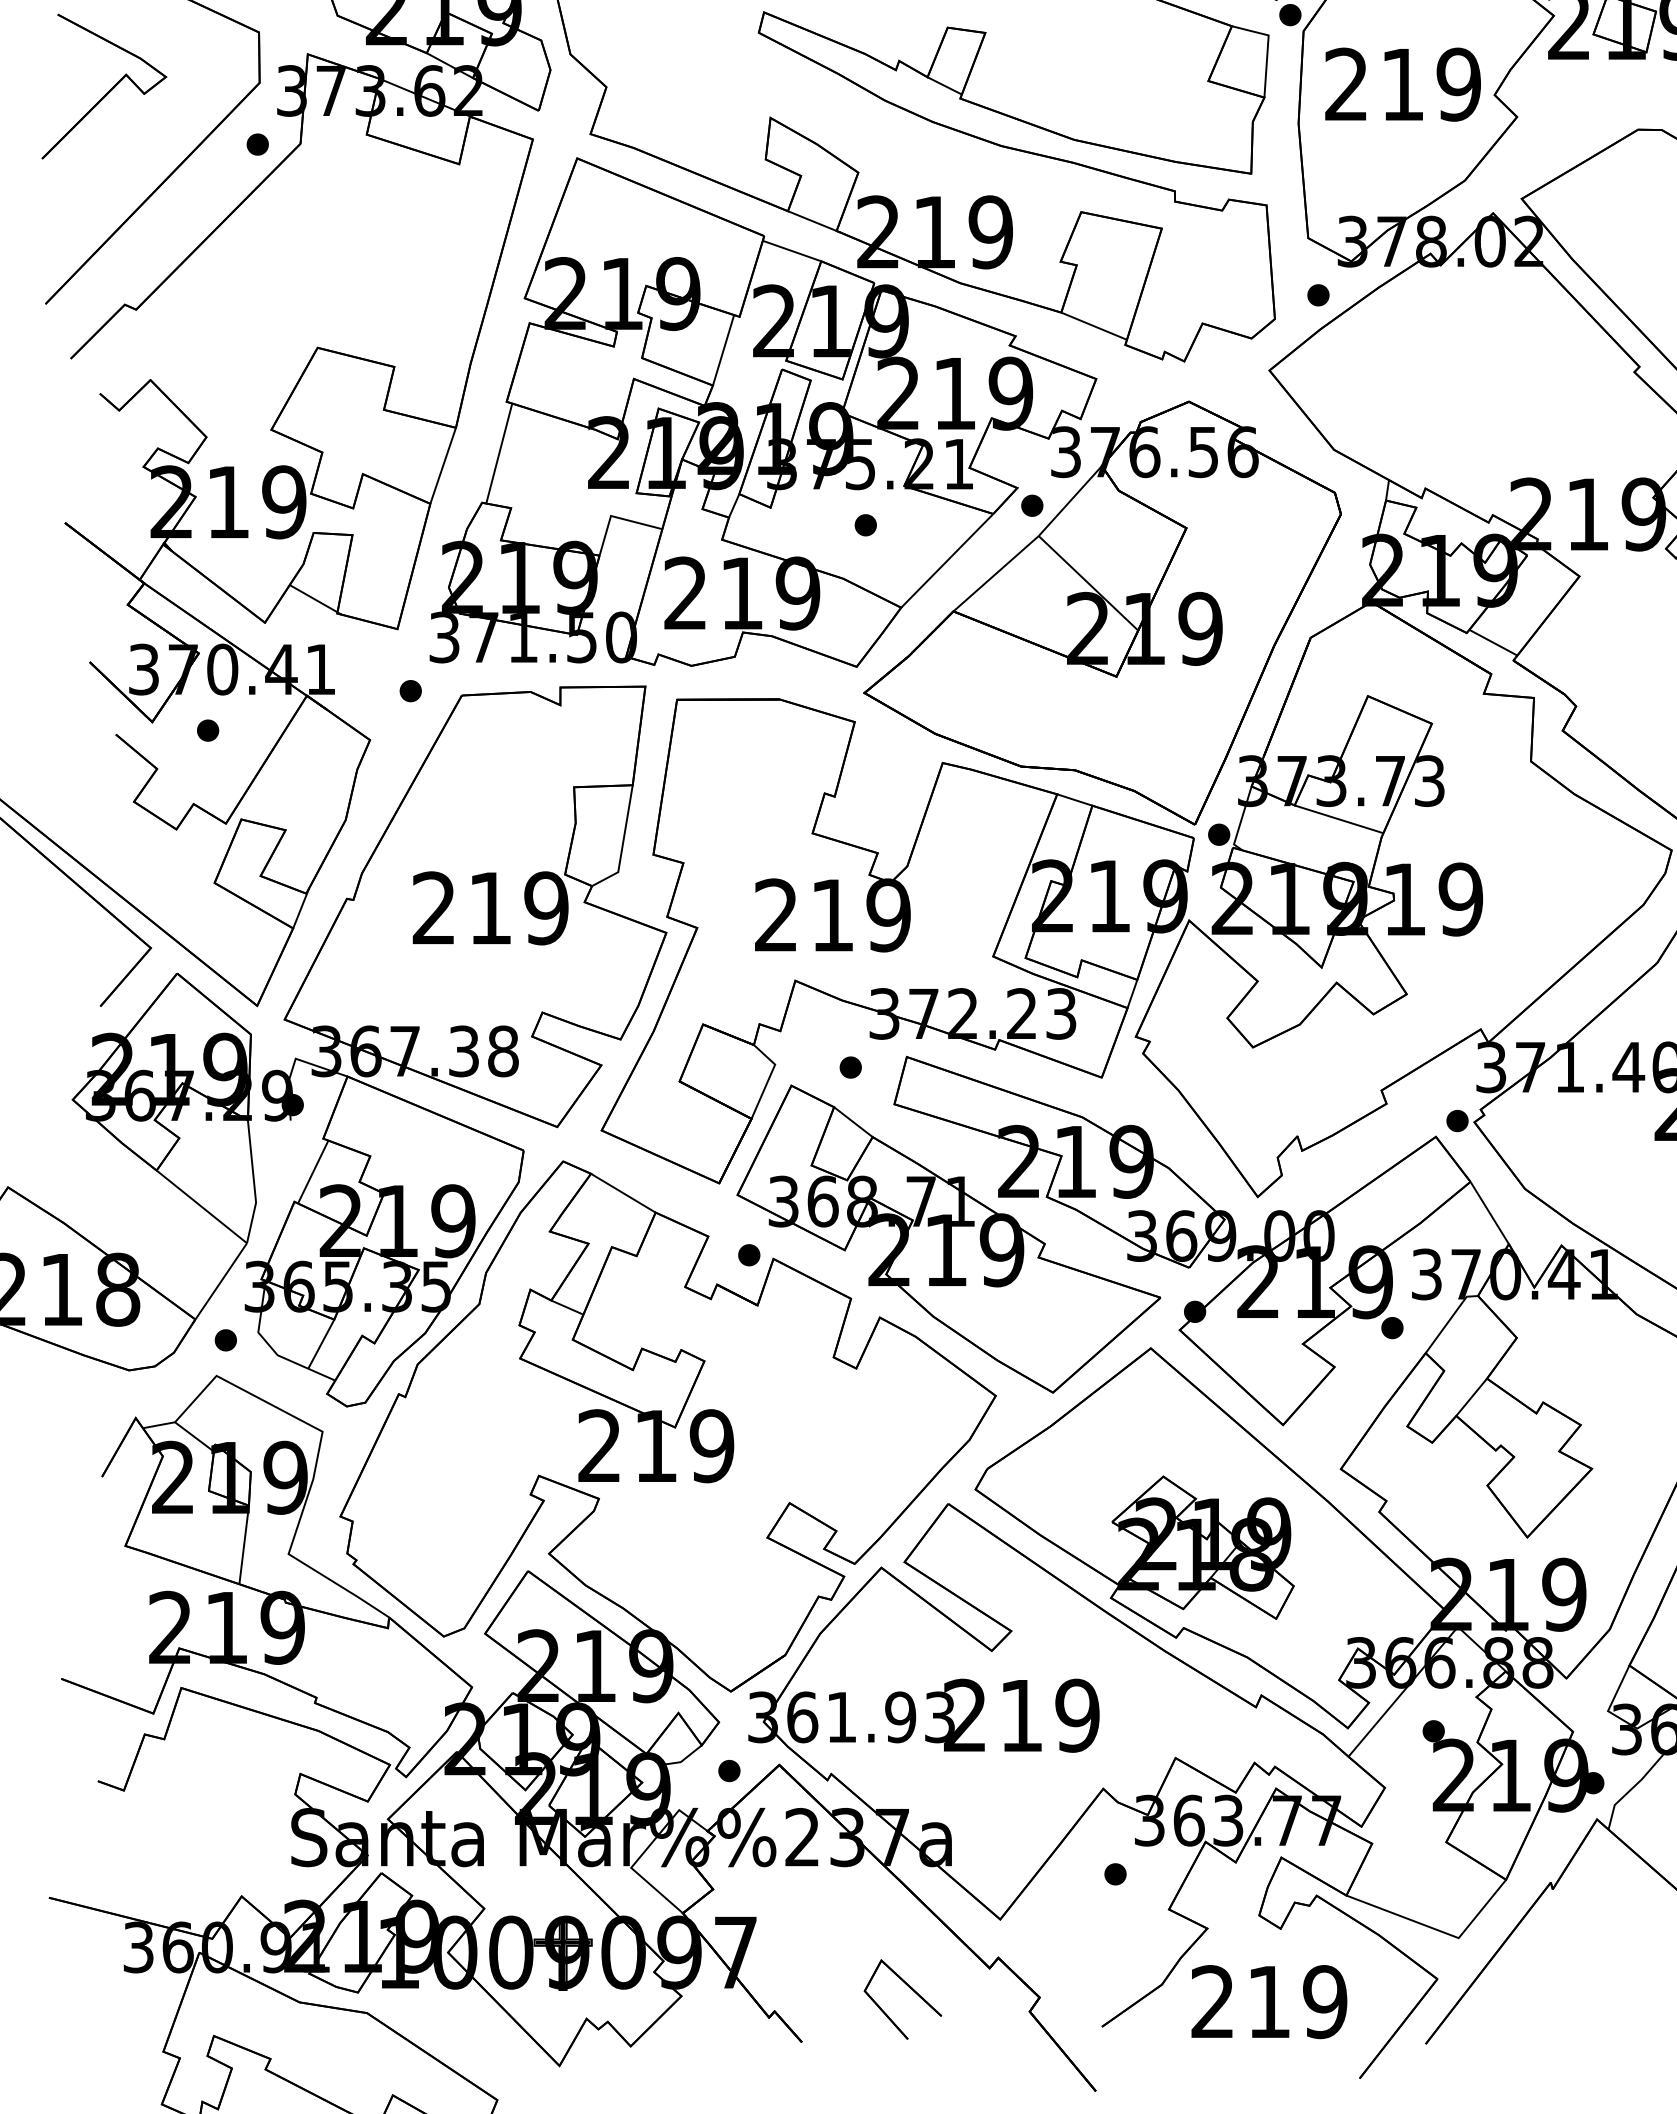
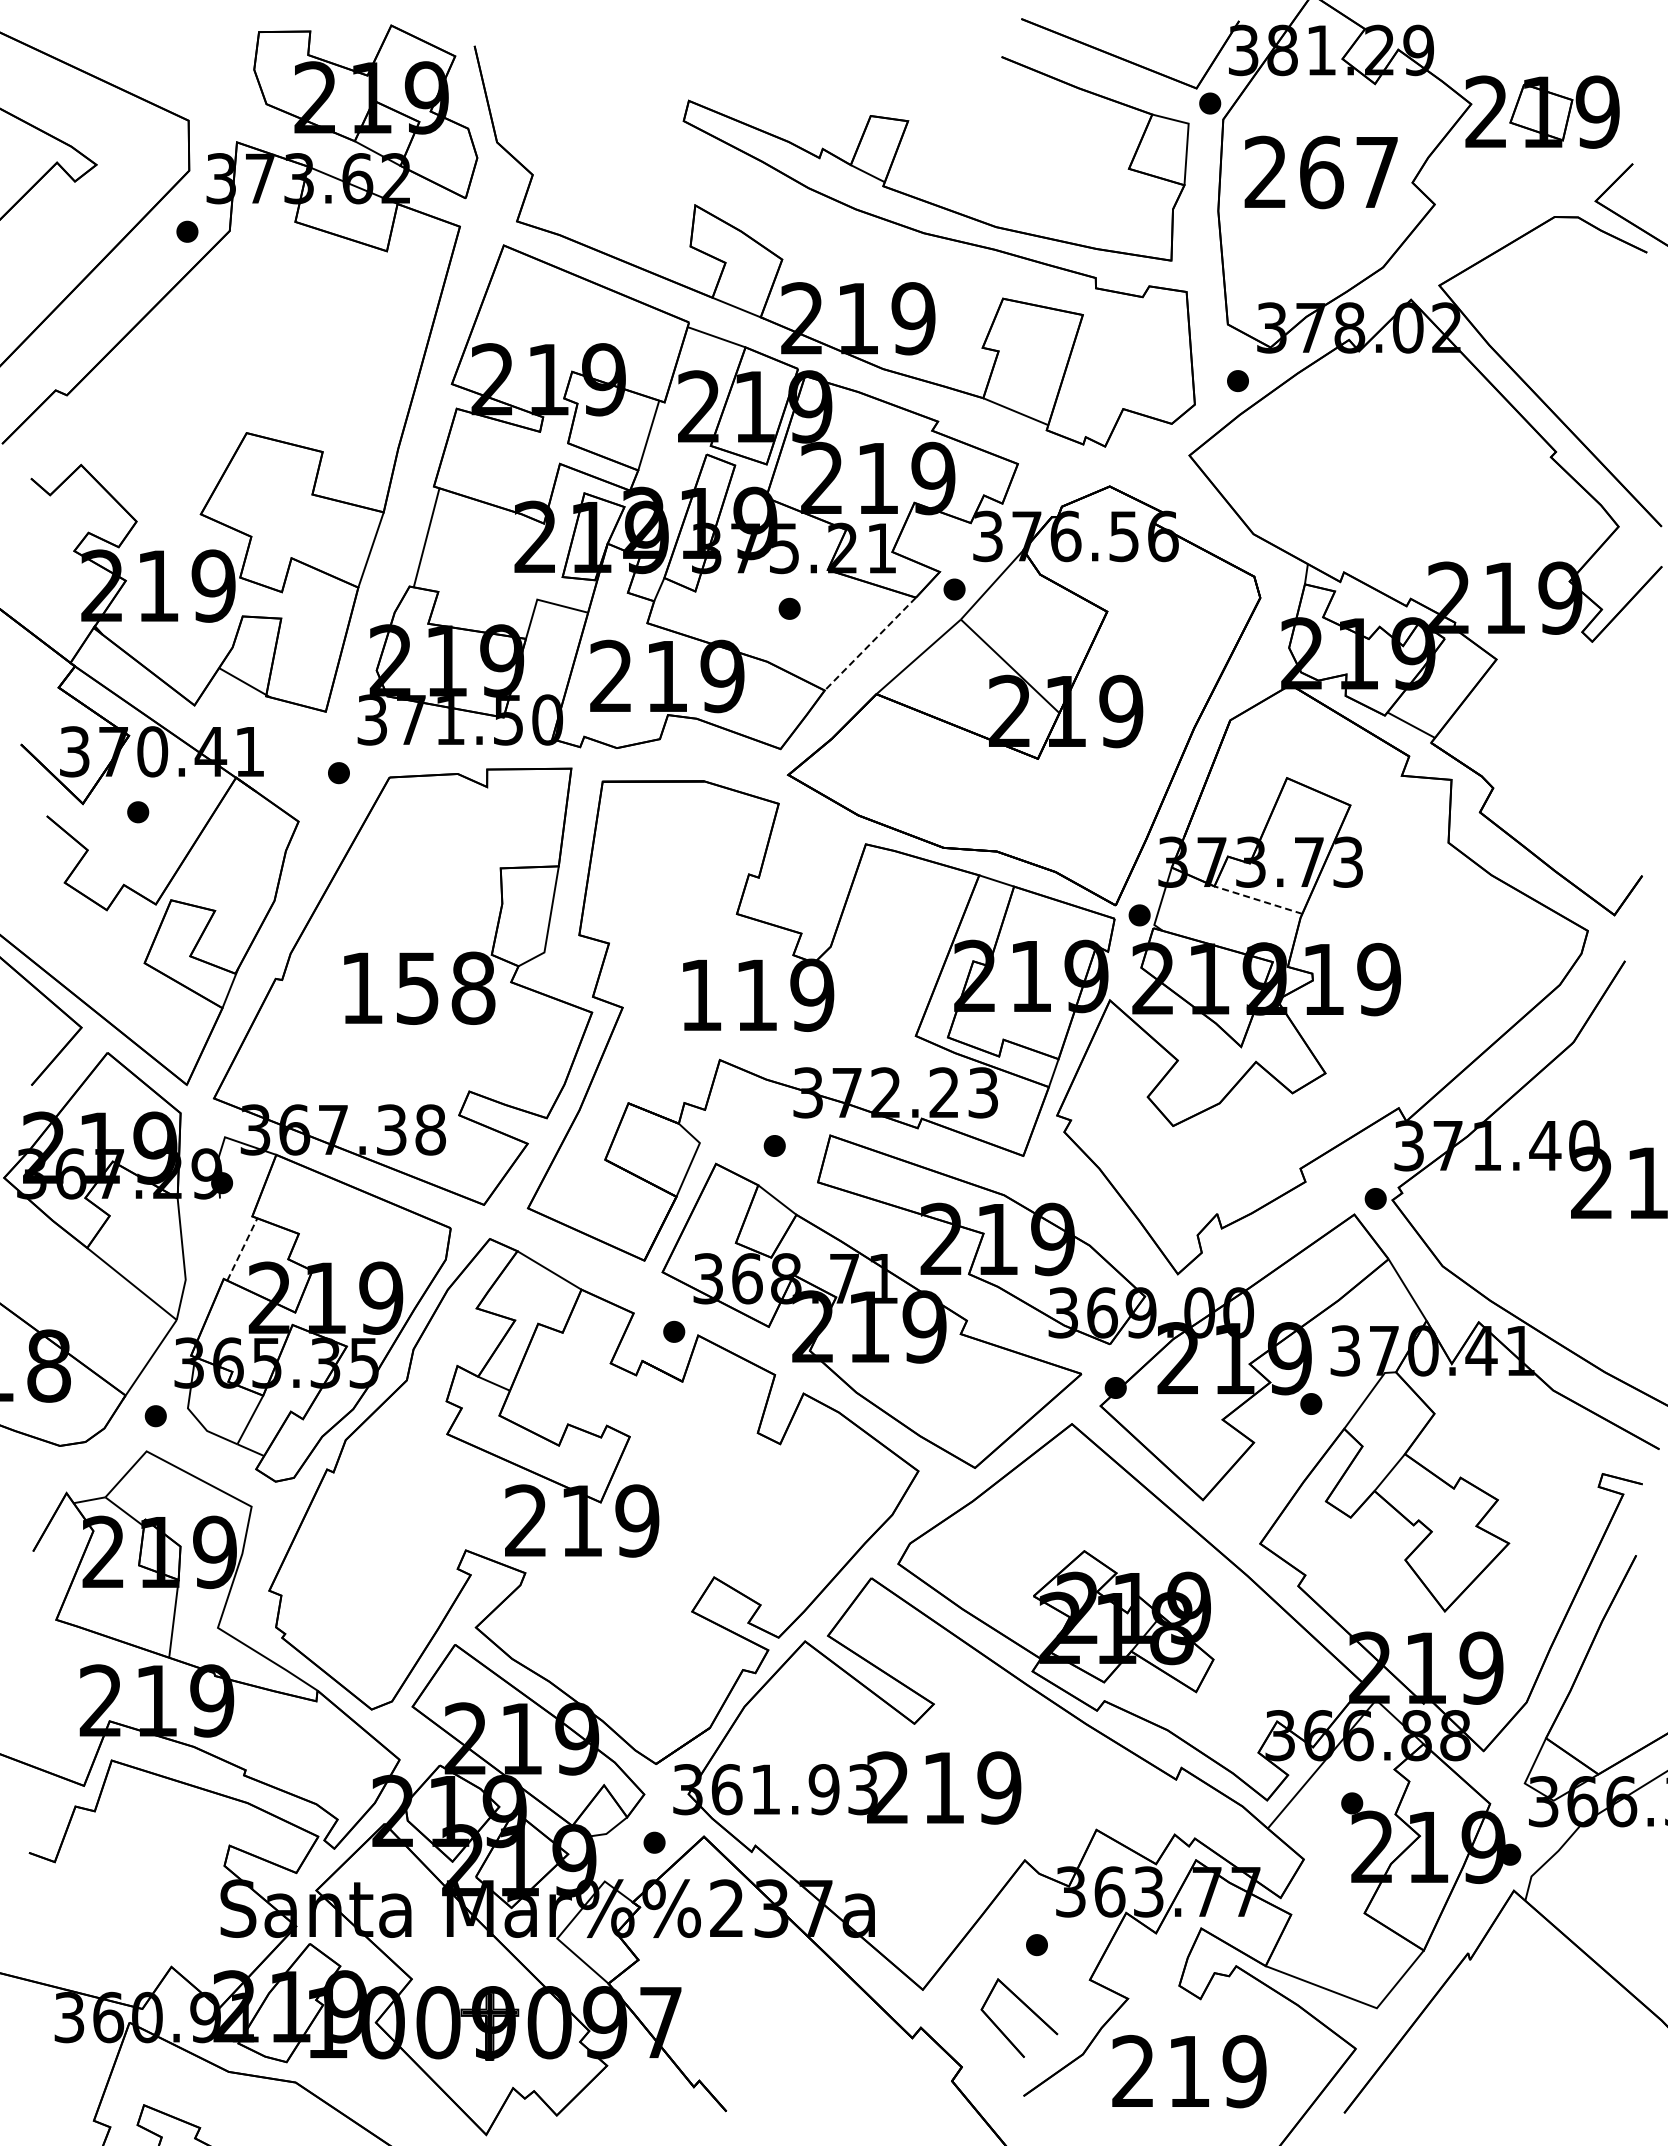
text: (1431, 84) -> (1349, 172), 219 -> 267
line: (947, 561) -> (870, 644), solid -> dashed
line: (1338, 819) -> (1257, 900), solid -> dashed
text: (491, 907) -> (418, 987), 219 -> 158
text: (775, 914) -> (700, 994), 219 -> 119
line: (313, 1172) -> (242, 1249), solid -> dashed
part: (911, 1989) -> (1027, 2008), moved

